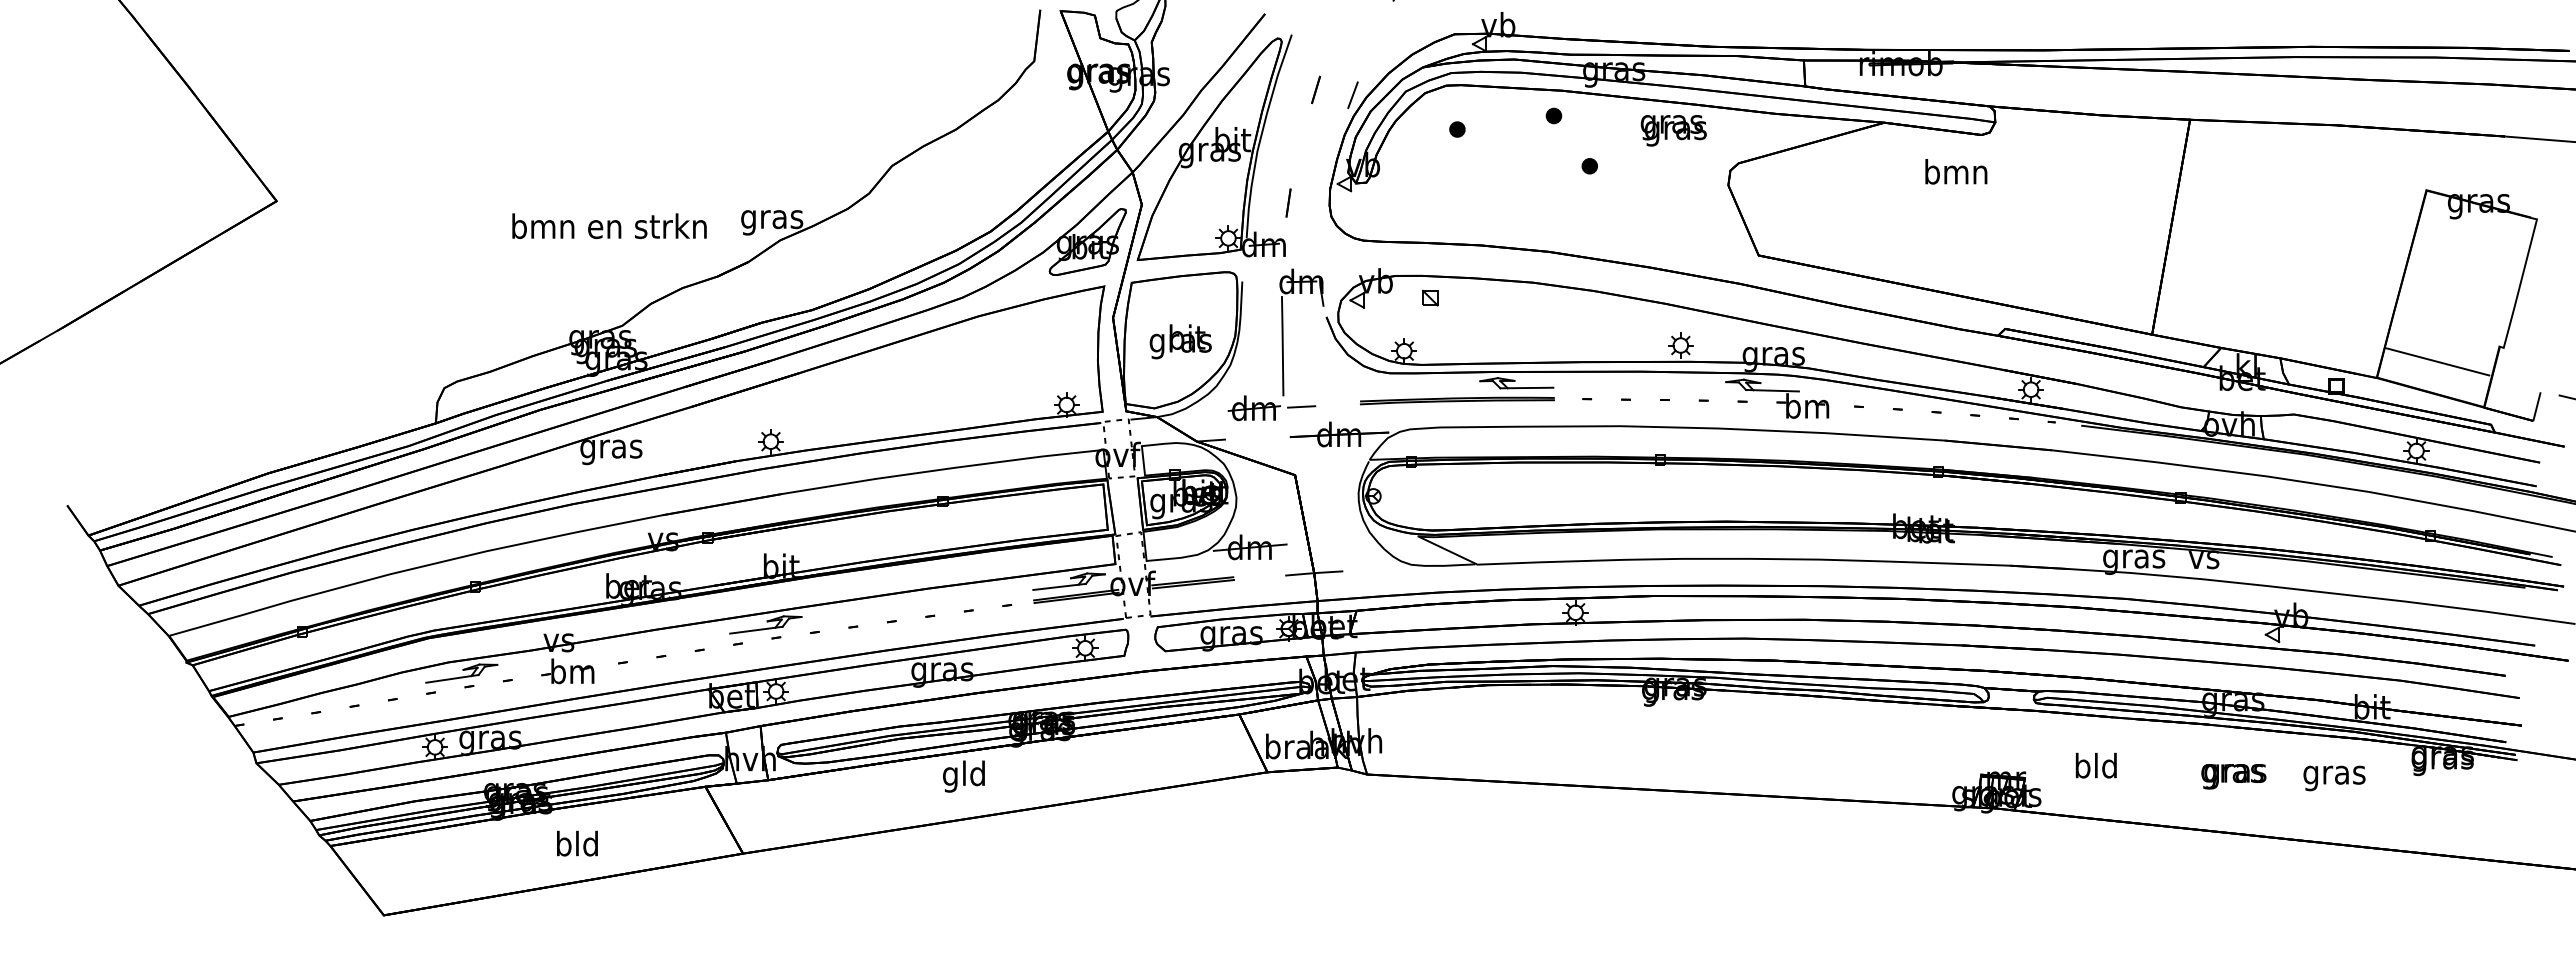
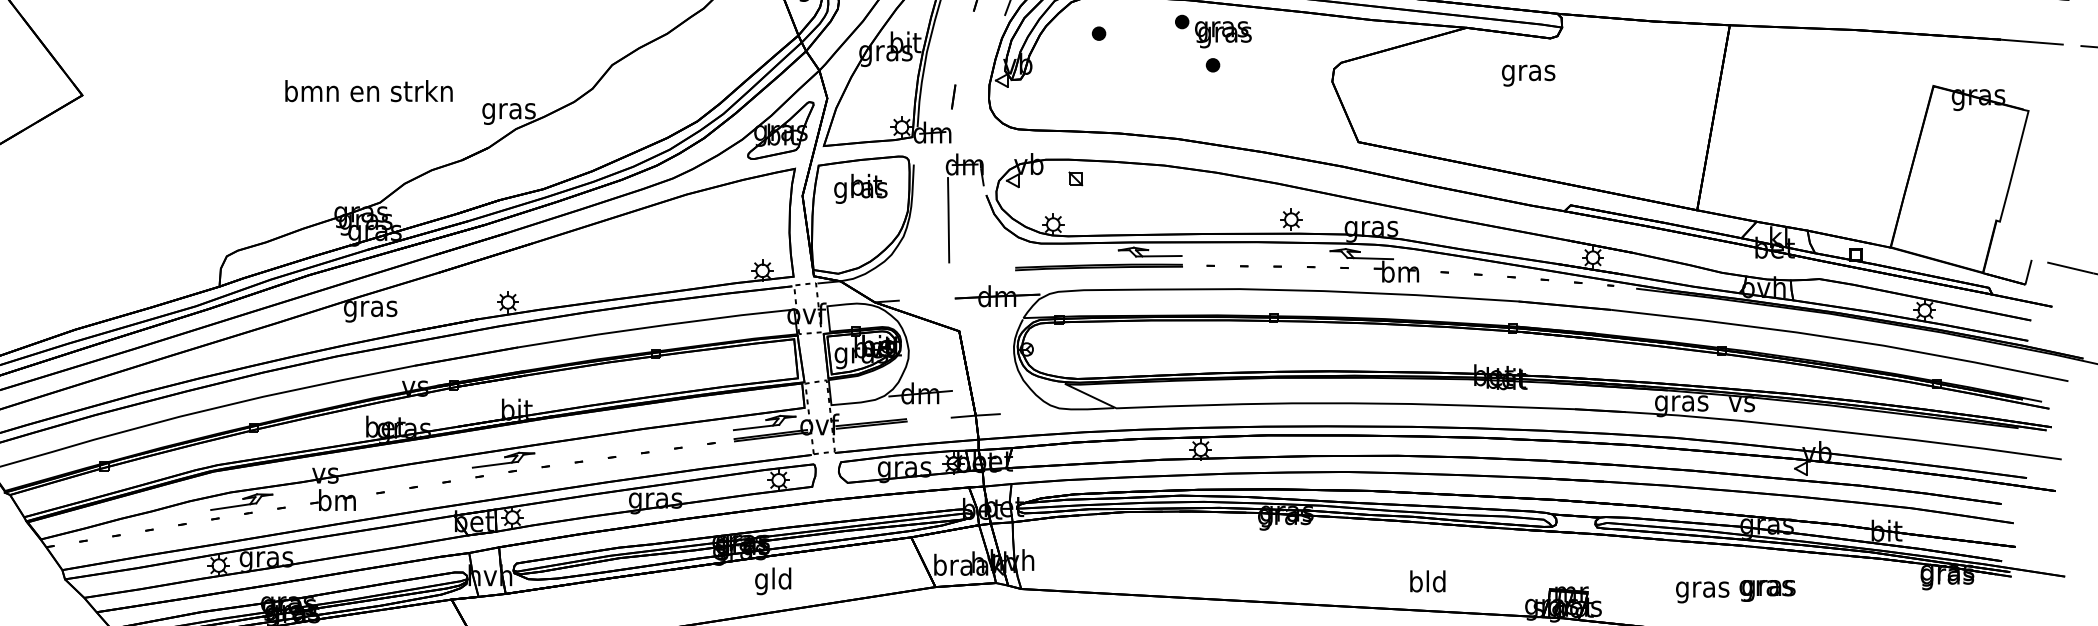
text: (1673, 130) -> (1223, 34), moved
text: (1956, 175) -> (1528, 73), bmn -> gras
text: (609, 226) -> (368, 91), moved
text: (1180, 341) -> (860, 188), moved
line: (2437, 361) -> (1942, 233), removed
part: (1271, 408) -> (938, 273), removed
text: (2095, 765) -> (1427, 581), moved
text: (963, 776) -> (772, 581), moved
text: (2334, 778) -> (1702, 592), moved

